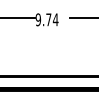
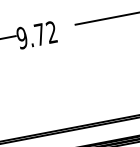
text: (55, 19) -> (51, 31), 9.74 -> 9.72

